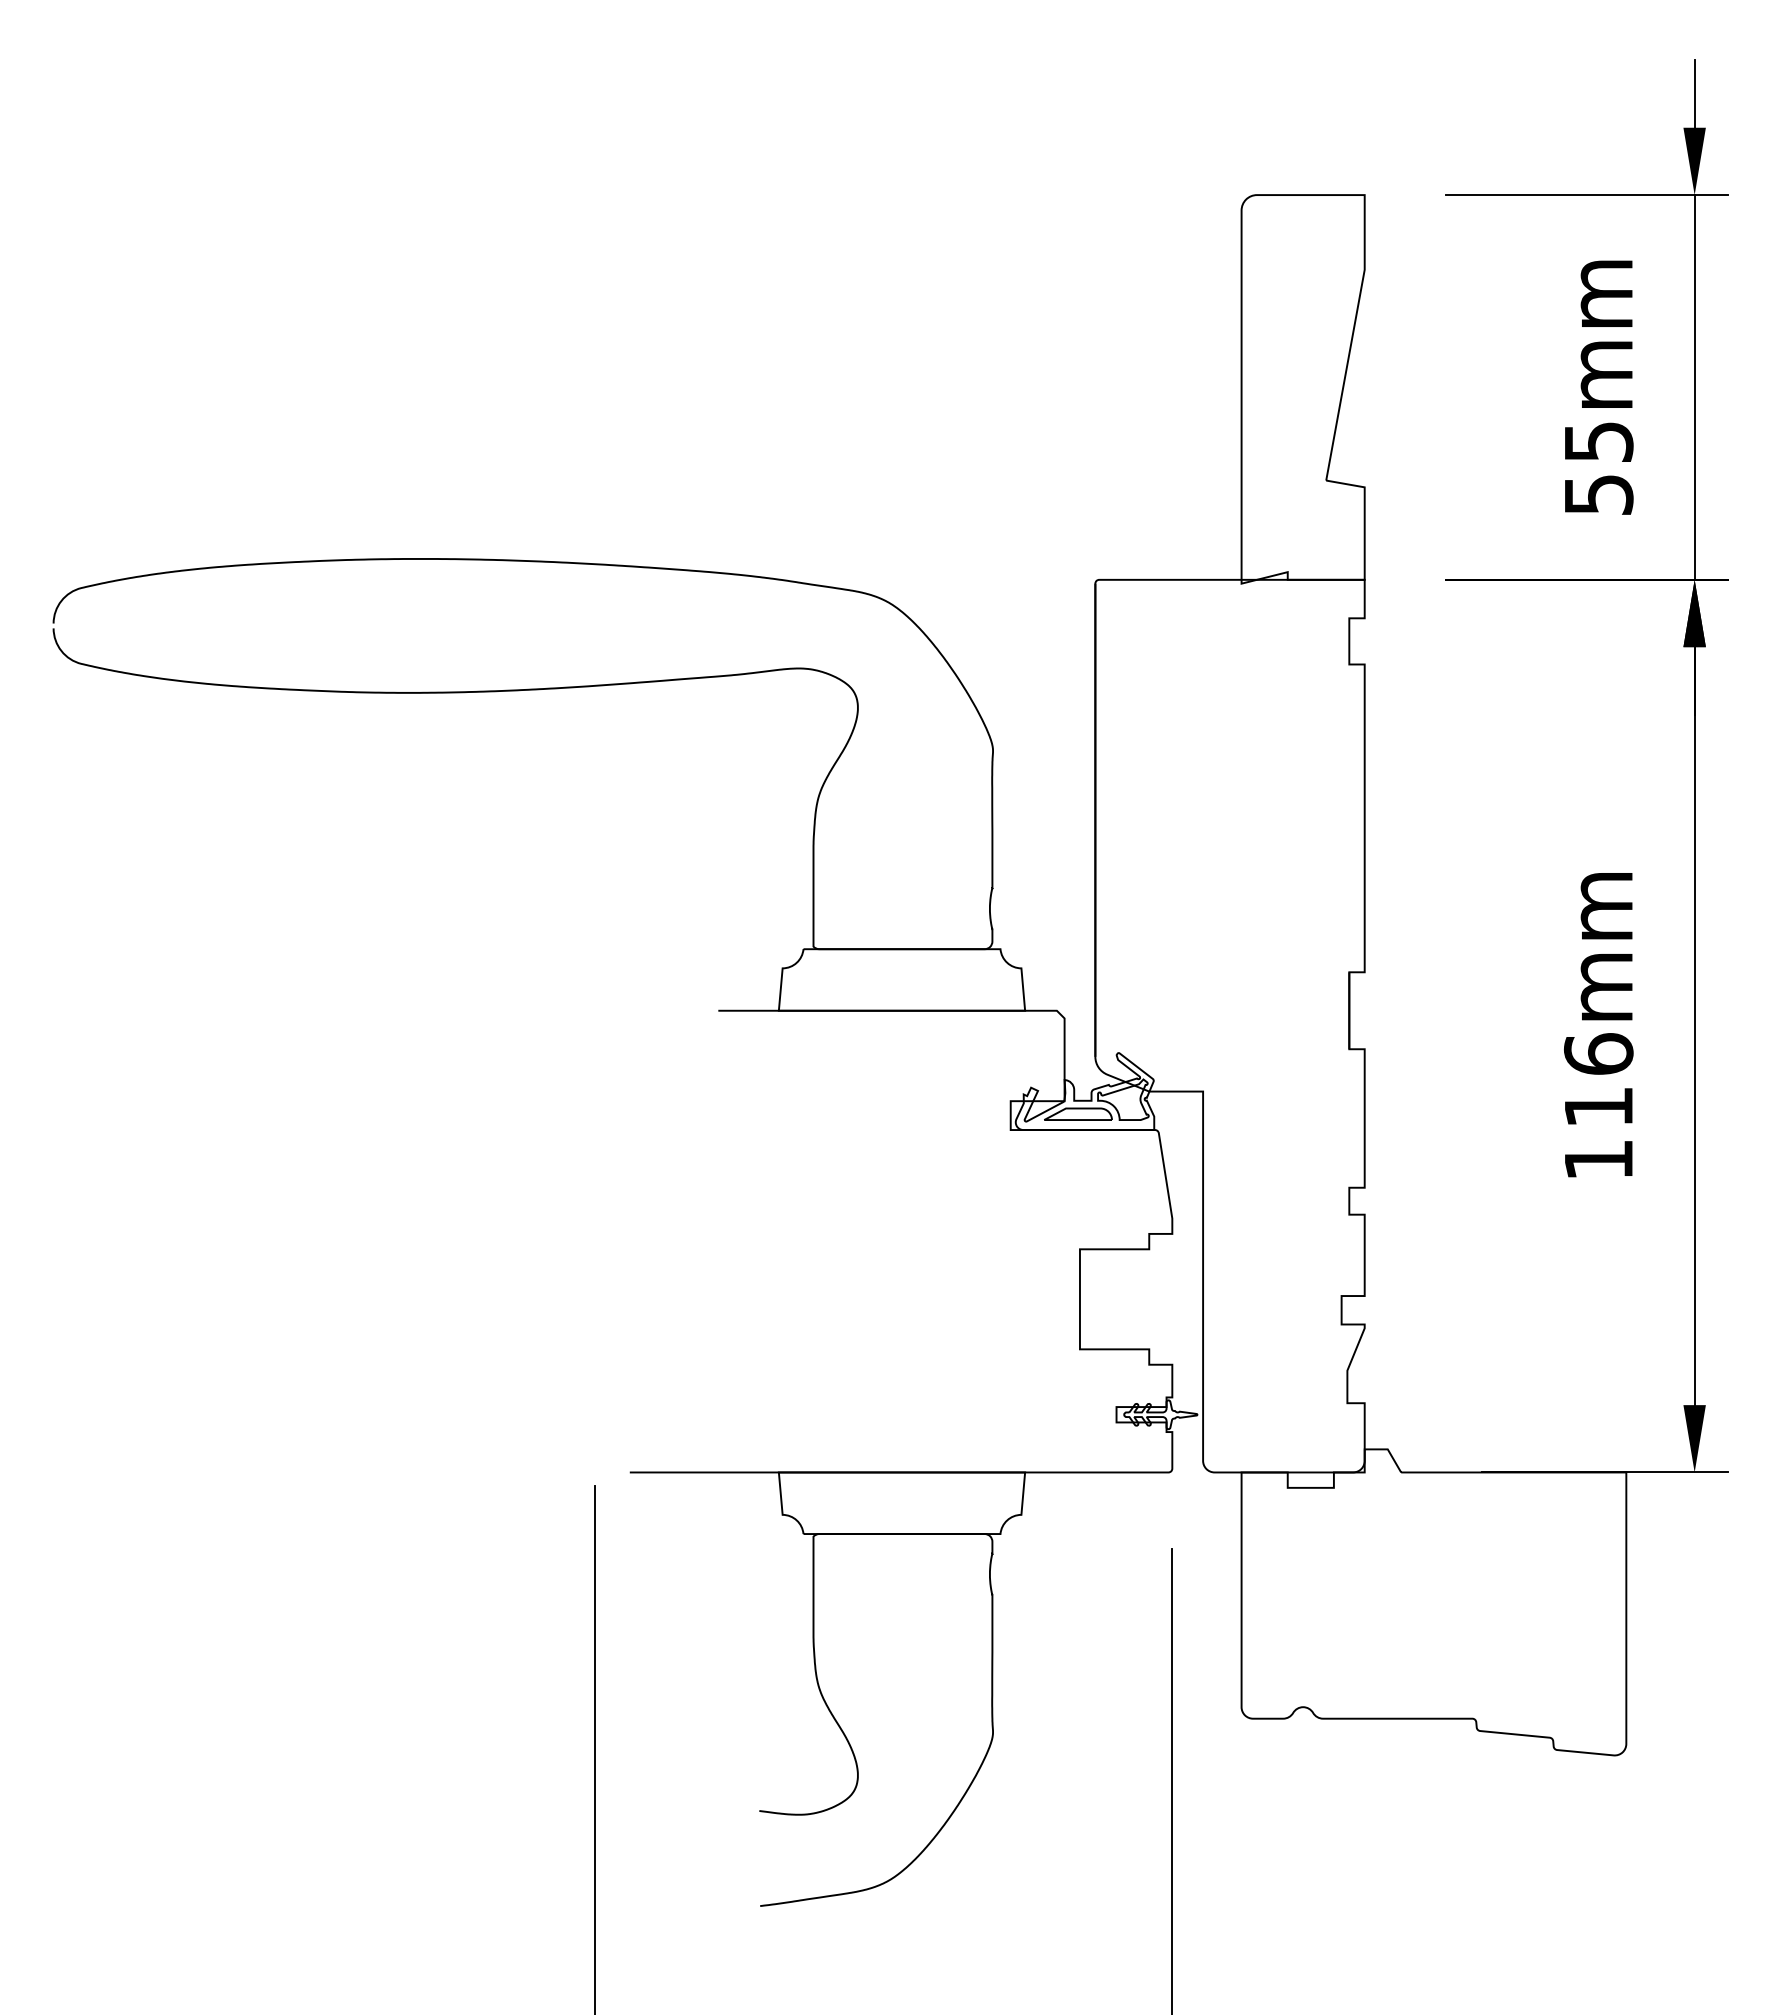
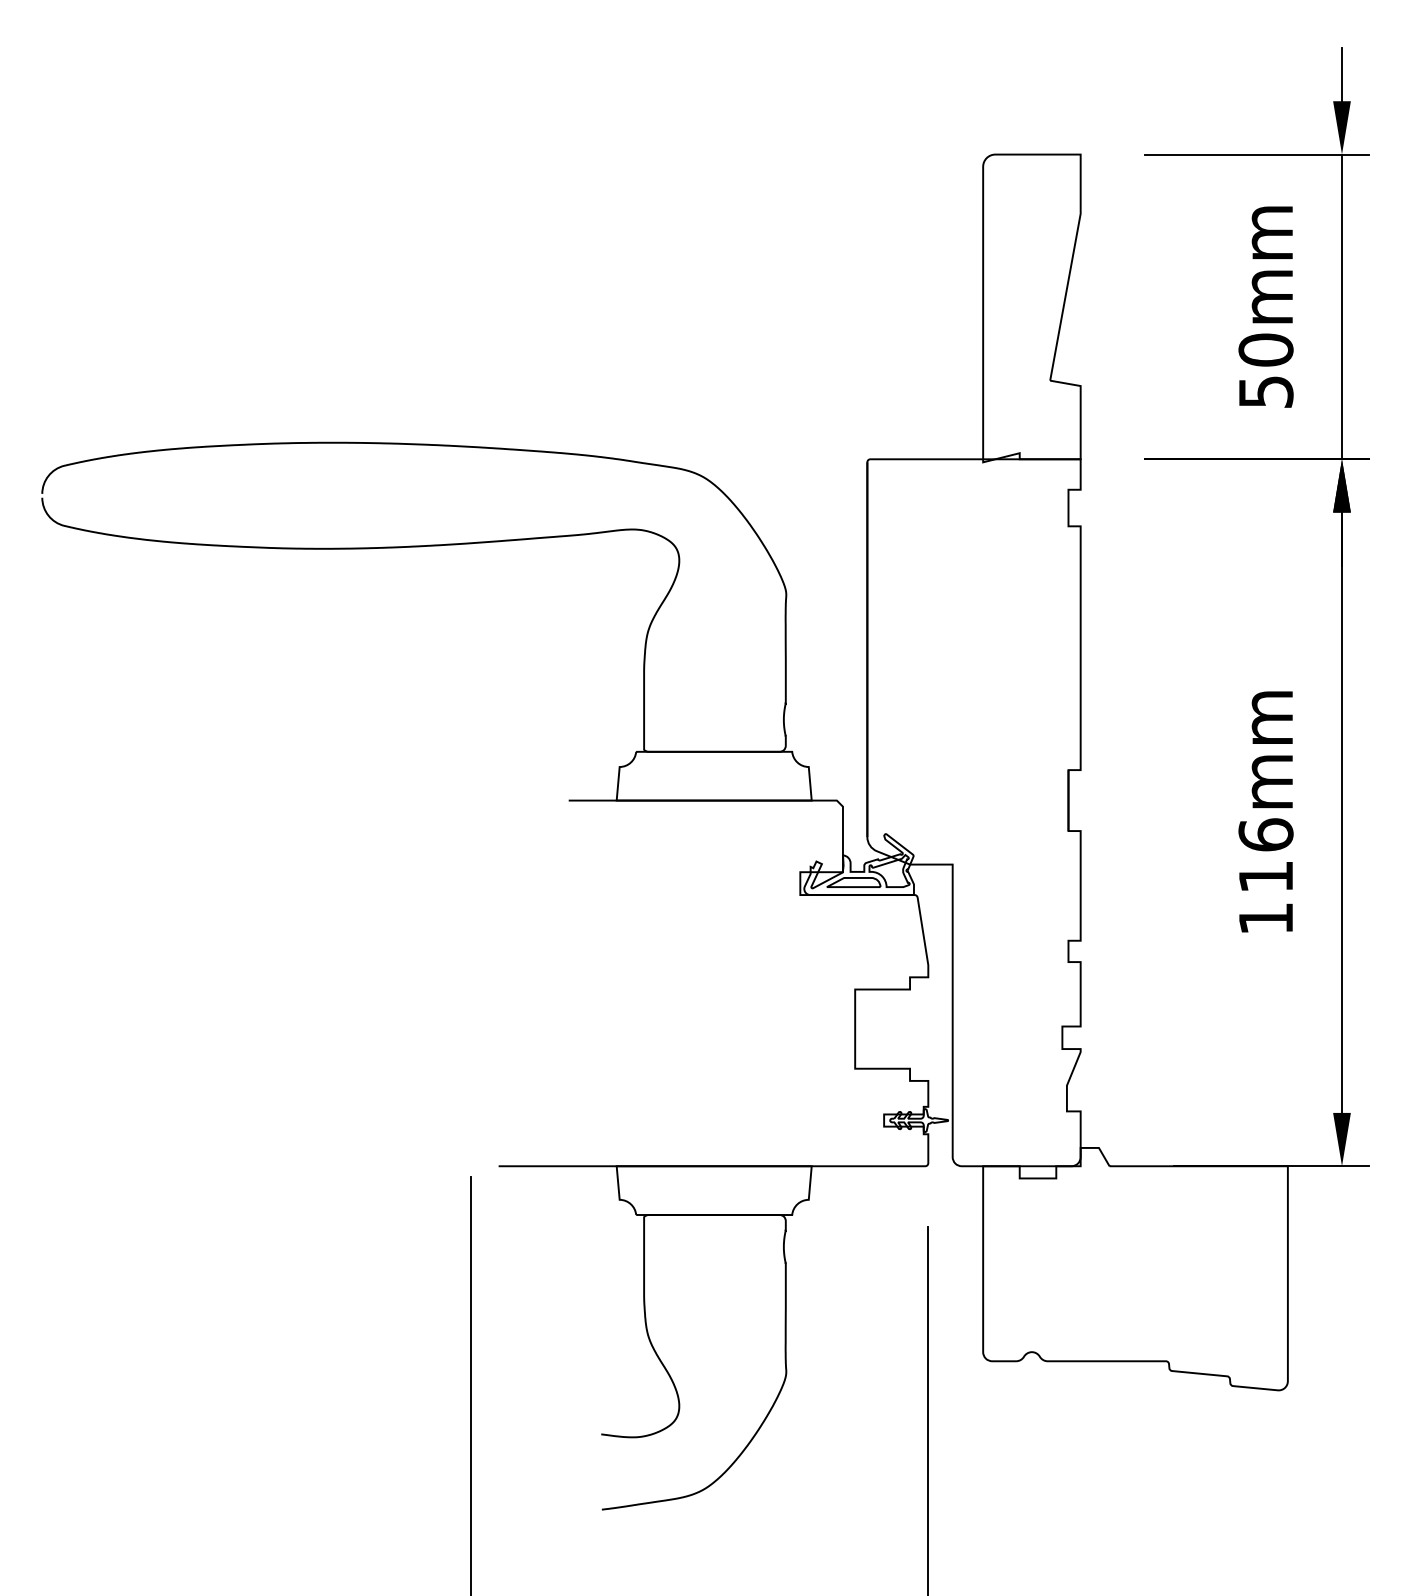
text: (1598, 441) -> (1265, 349), 55mm -> 50mm

